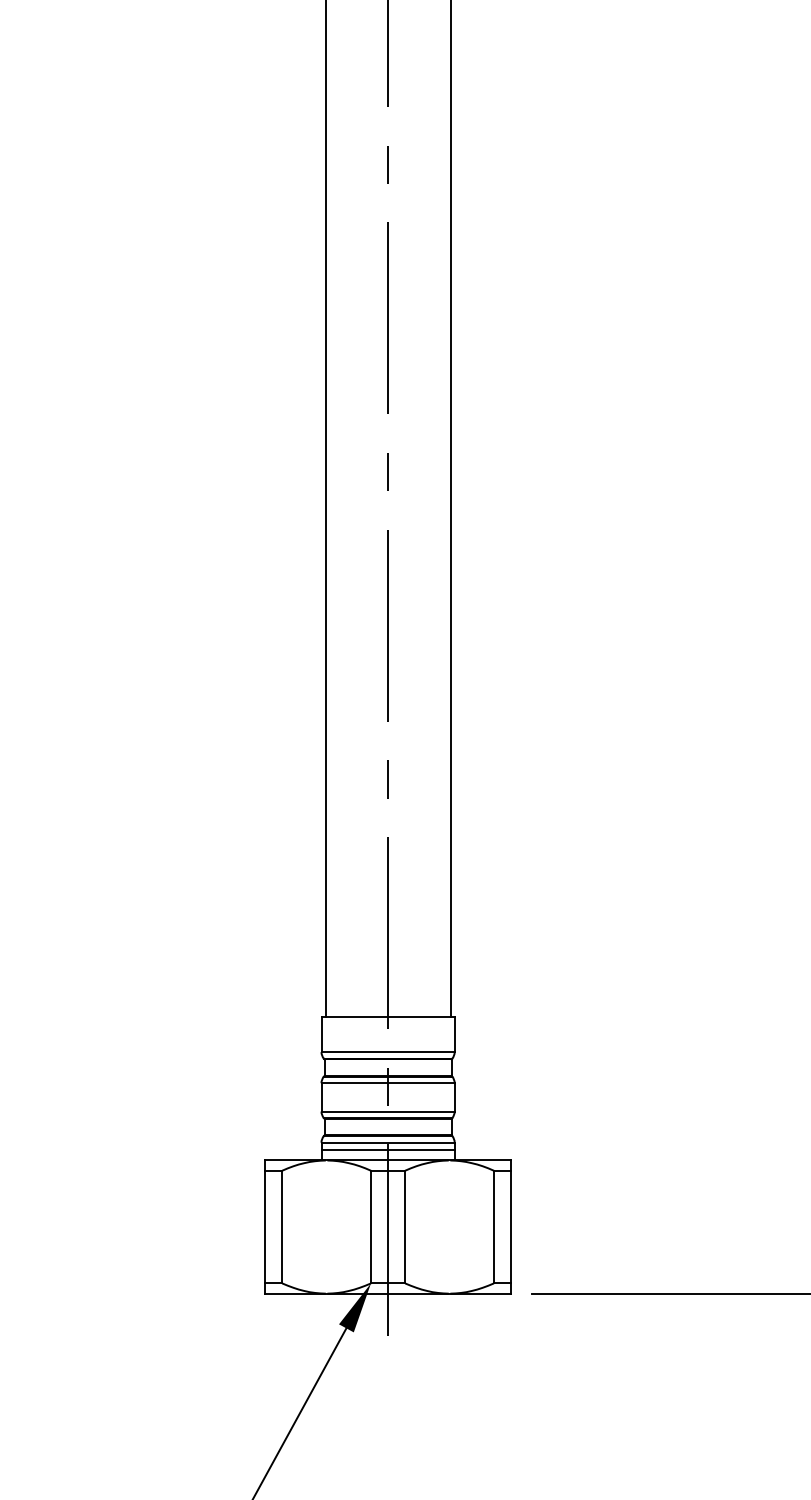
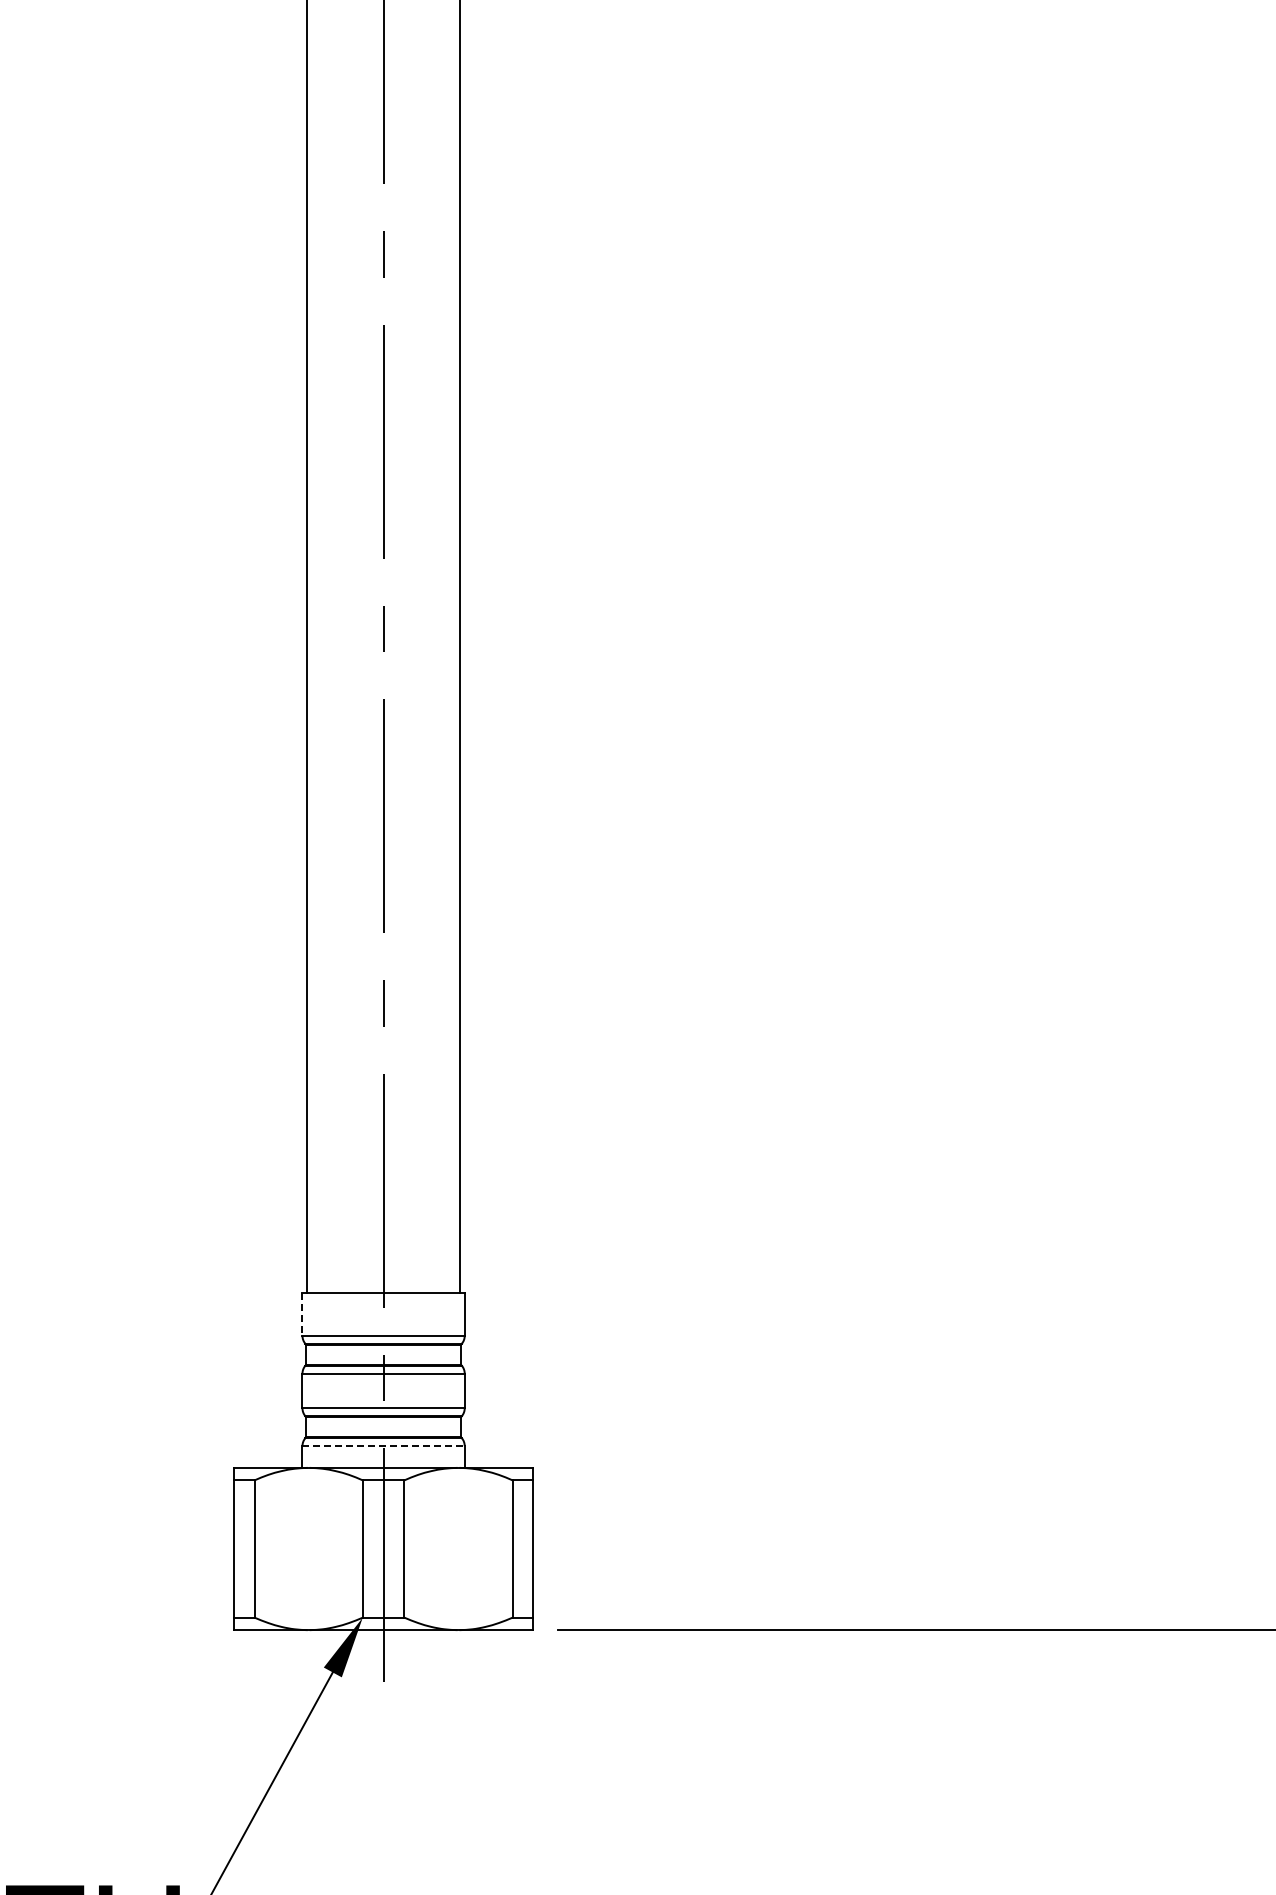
line: (321, 1034) -> (302, 1314), solid -> dashed
line: (388, 1142) -> (384, 1446), solid -> dashed
line: (388, 1150) -> (383, 1455), removed

